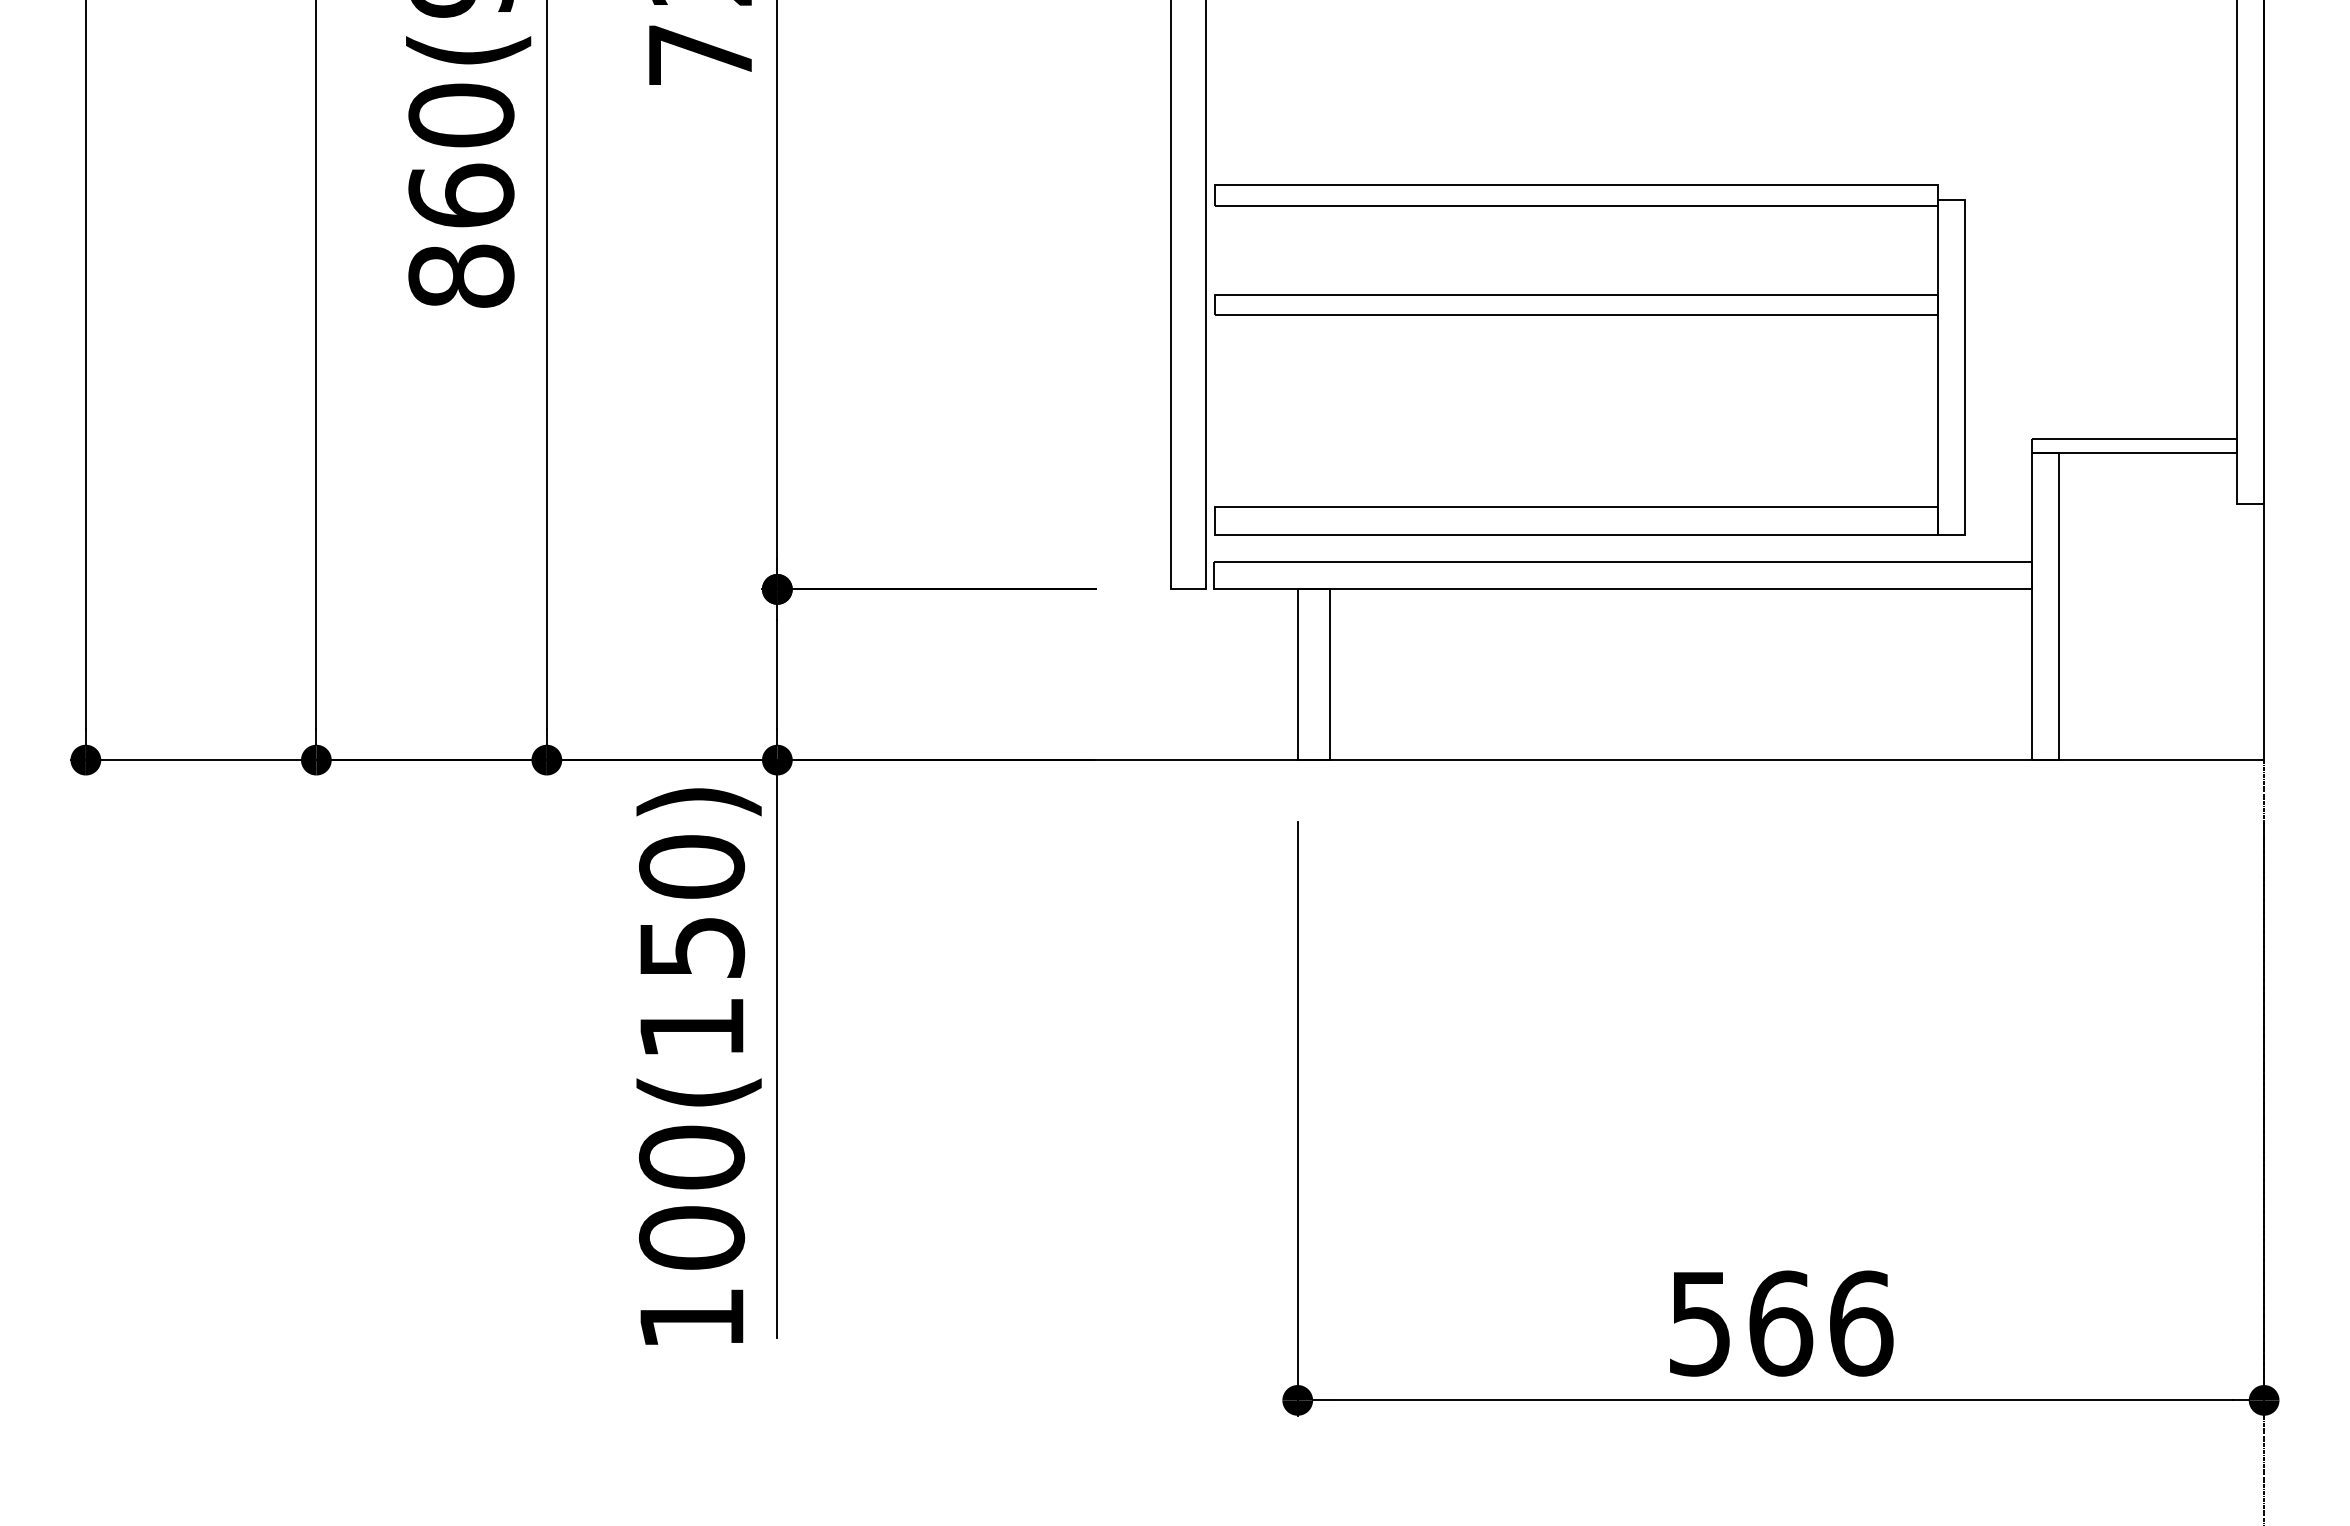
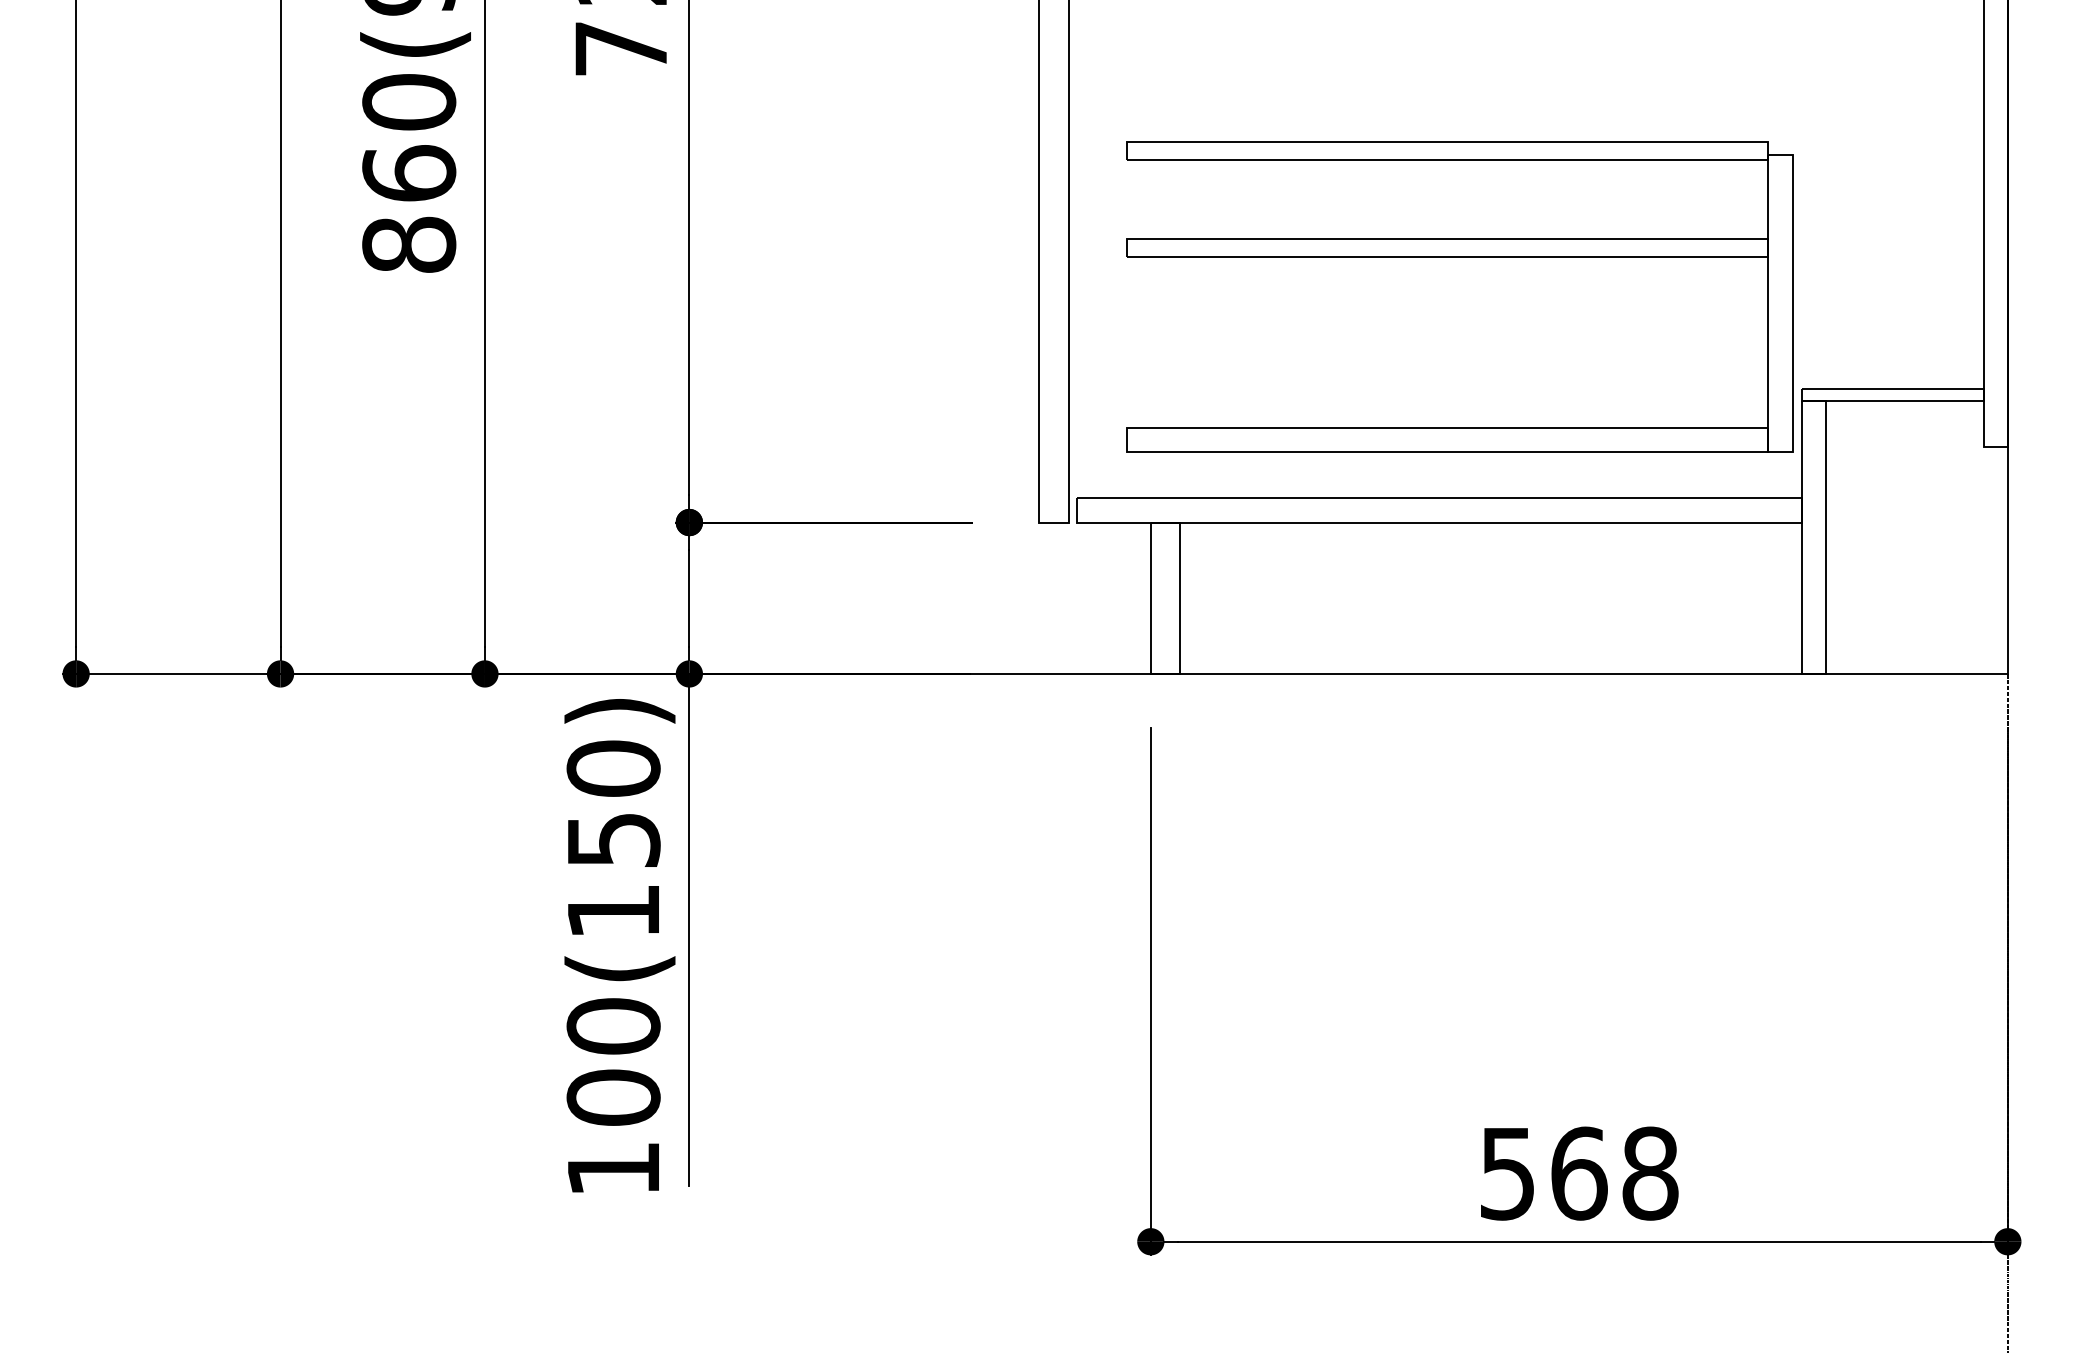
part: (1589, 315) -> (1459, 257), moved
text: (1861, 1323) -> (1650, 1173), 566 -> 568

